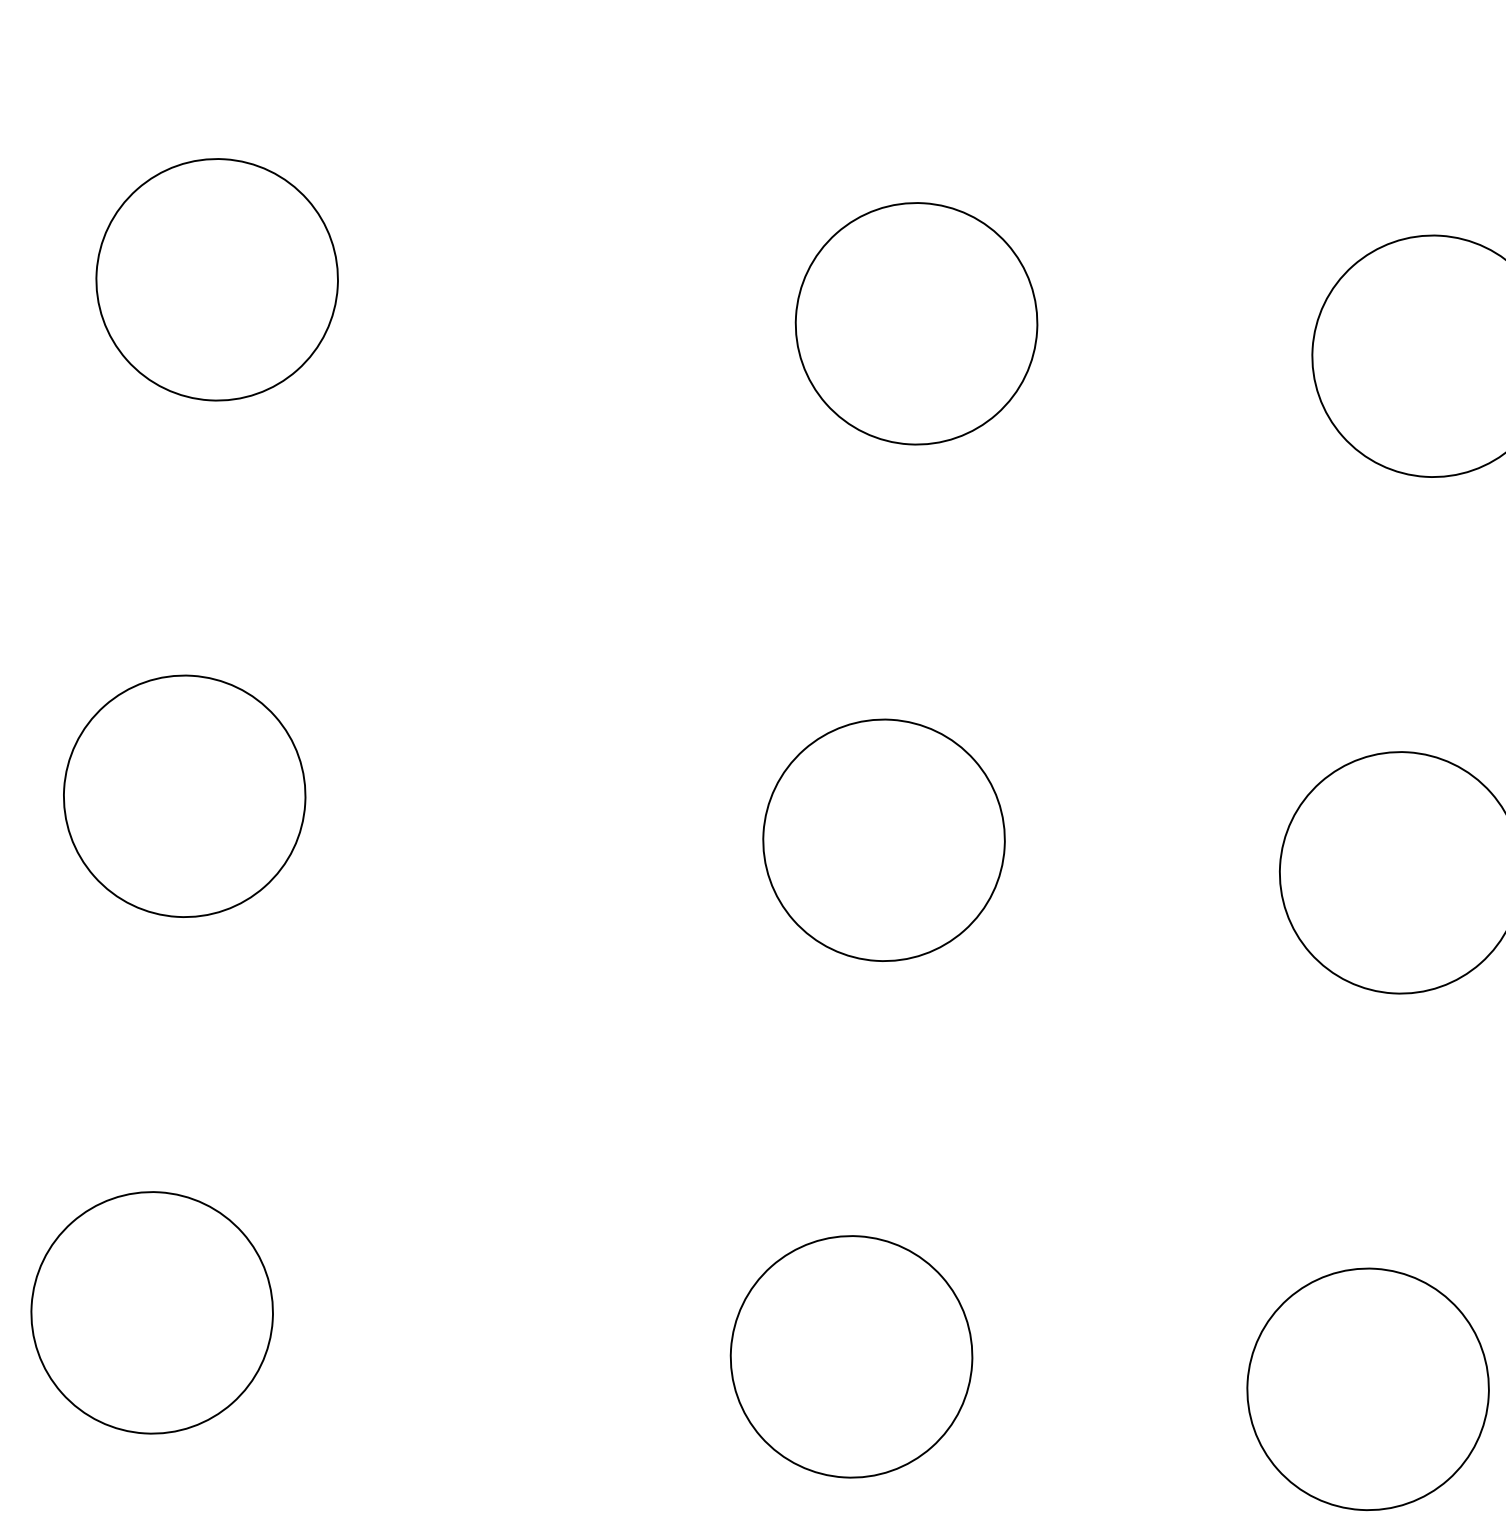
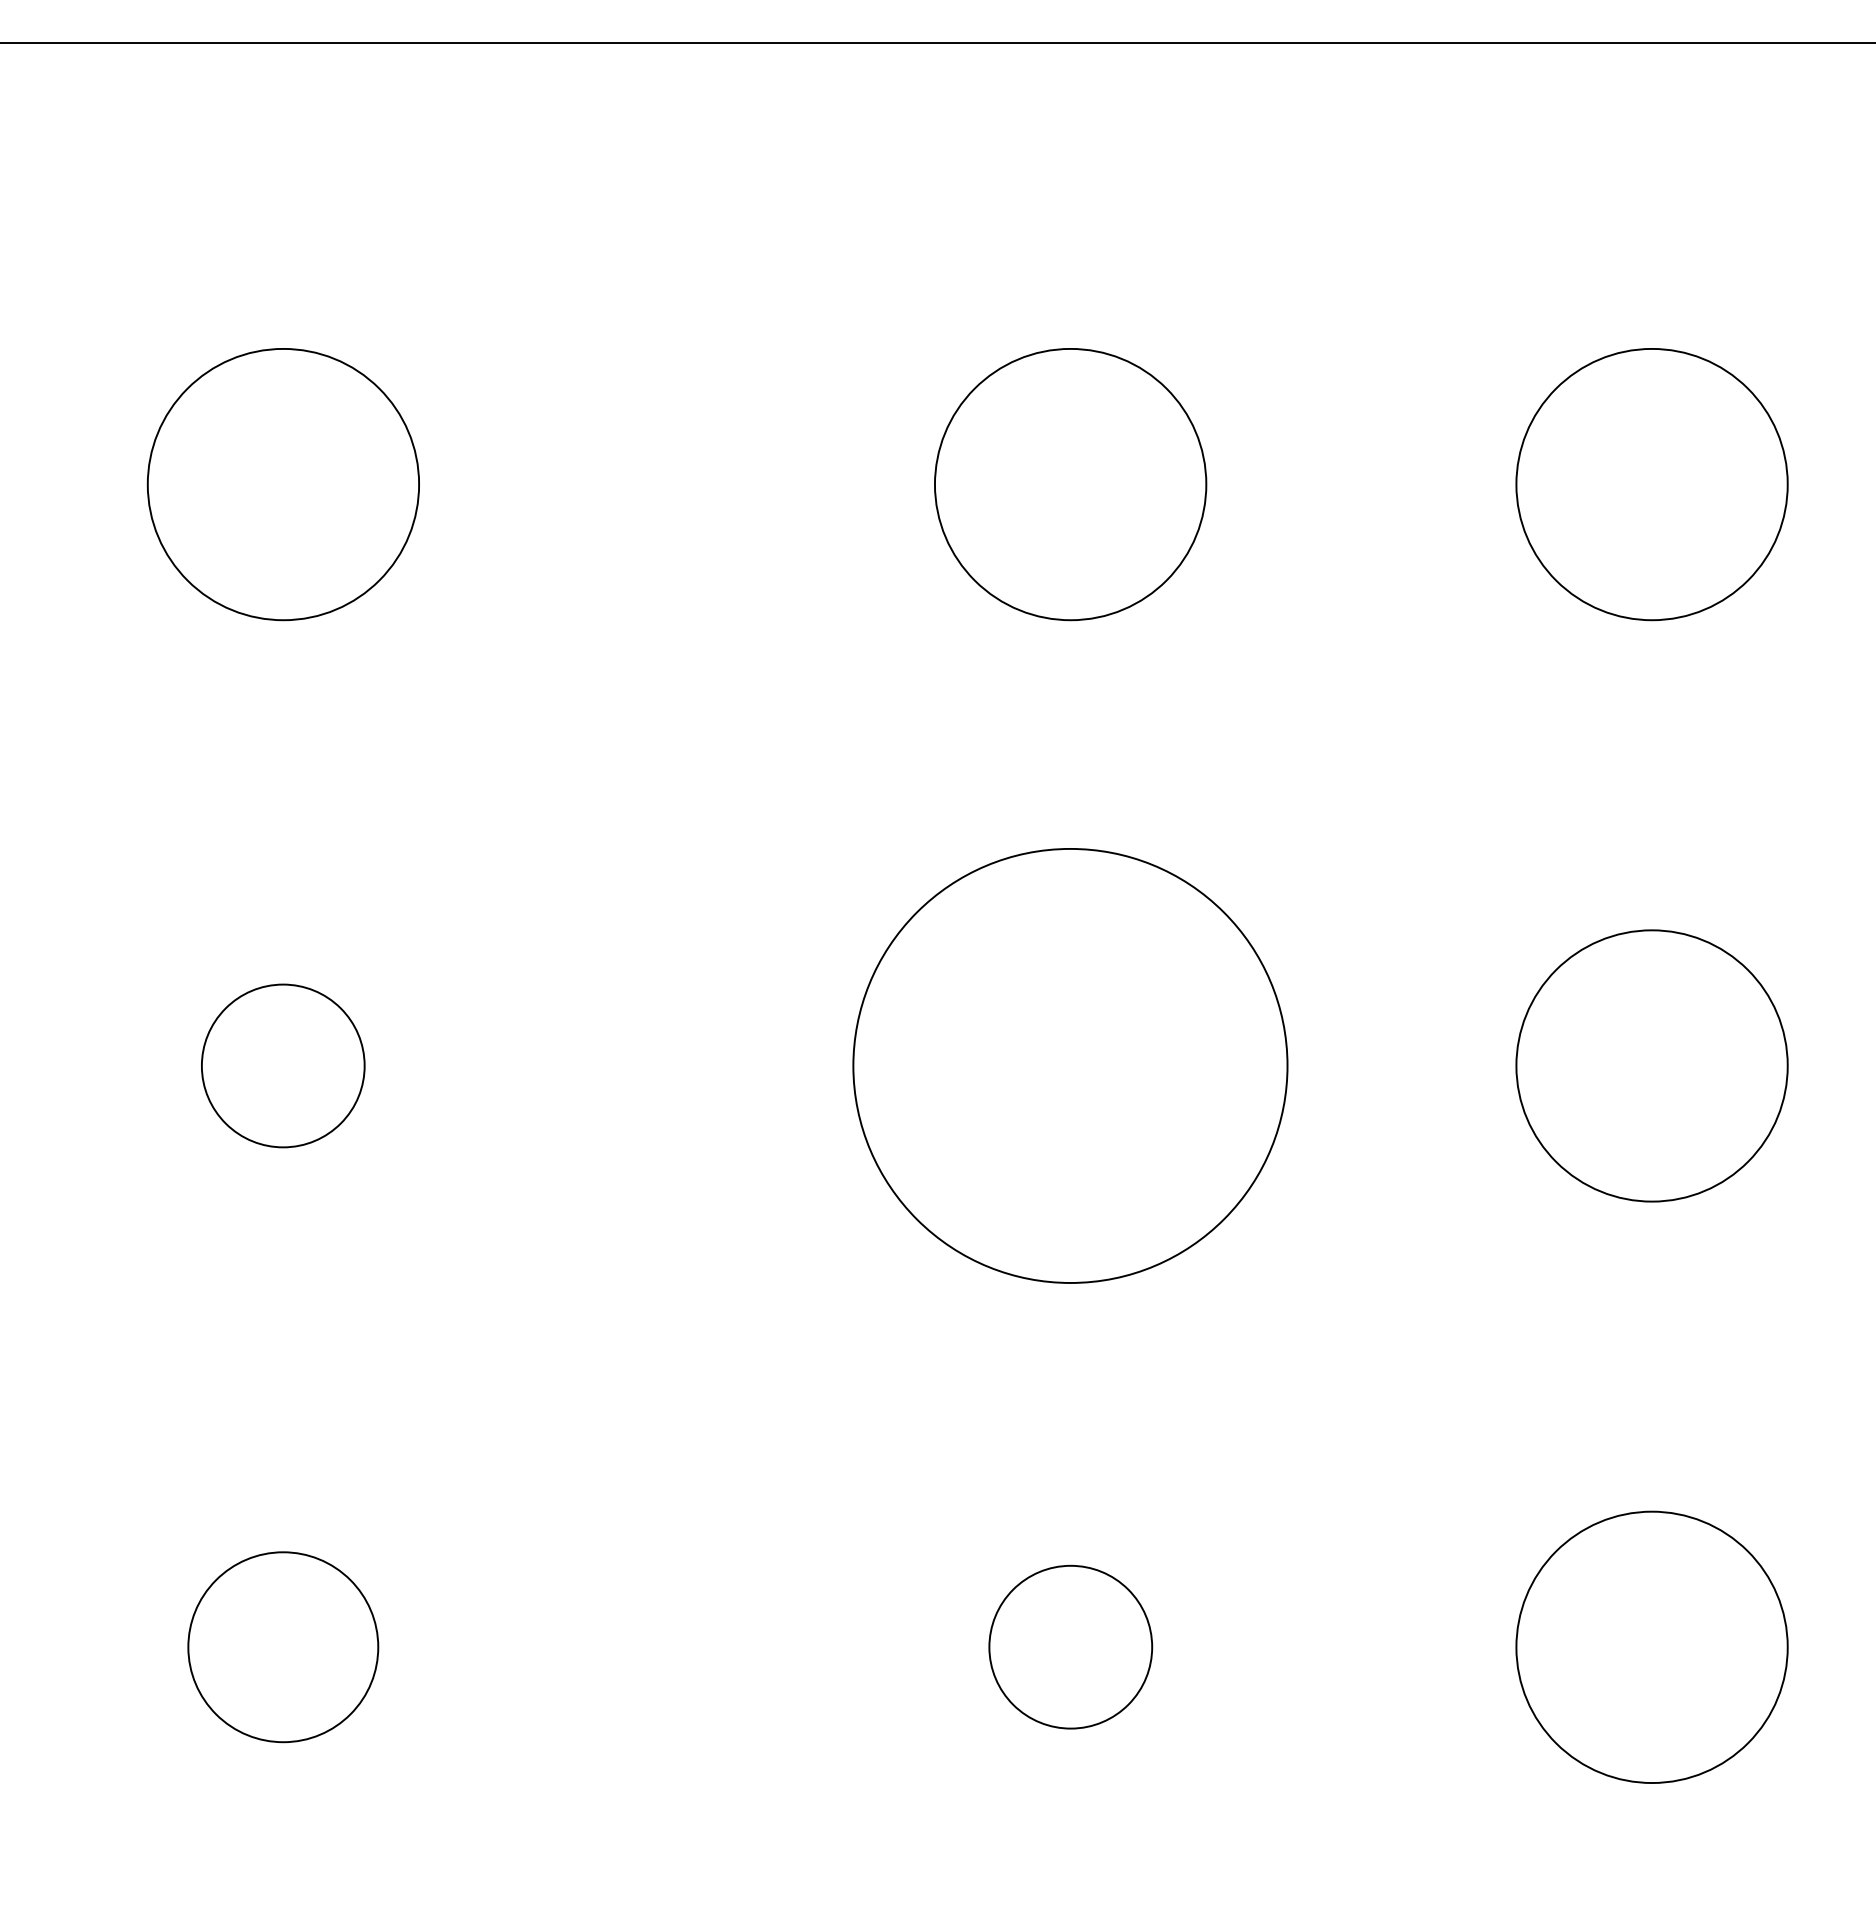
part: (183, 795) -> (282, 1065), size x0.6
part: (883, 839) -> (1070, 1065), size x1.6
part: (151, 1312) -> (282, 1646), size x0.7
part: (851, 1356) -> (1070, 1646), size x0.6

